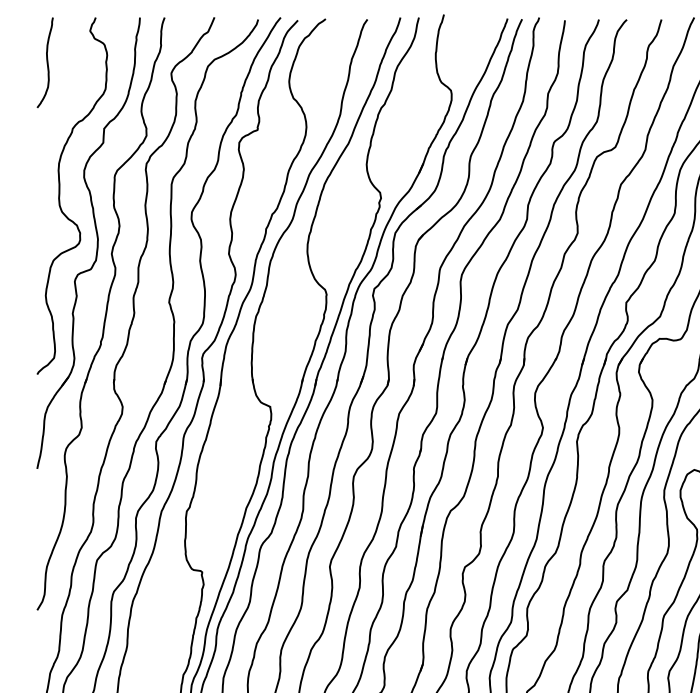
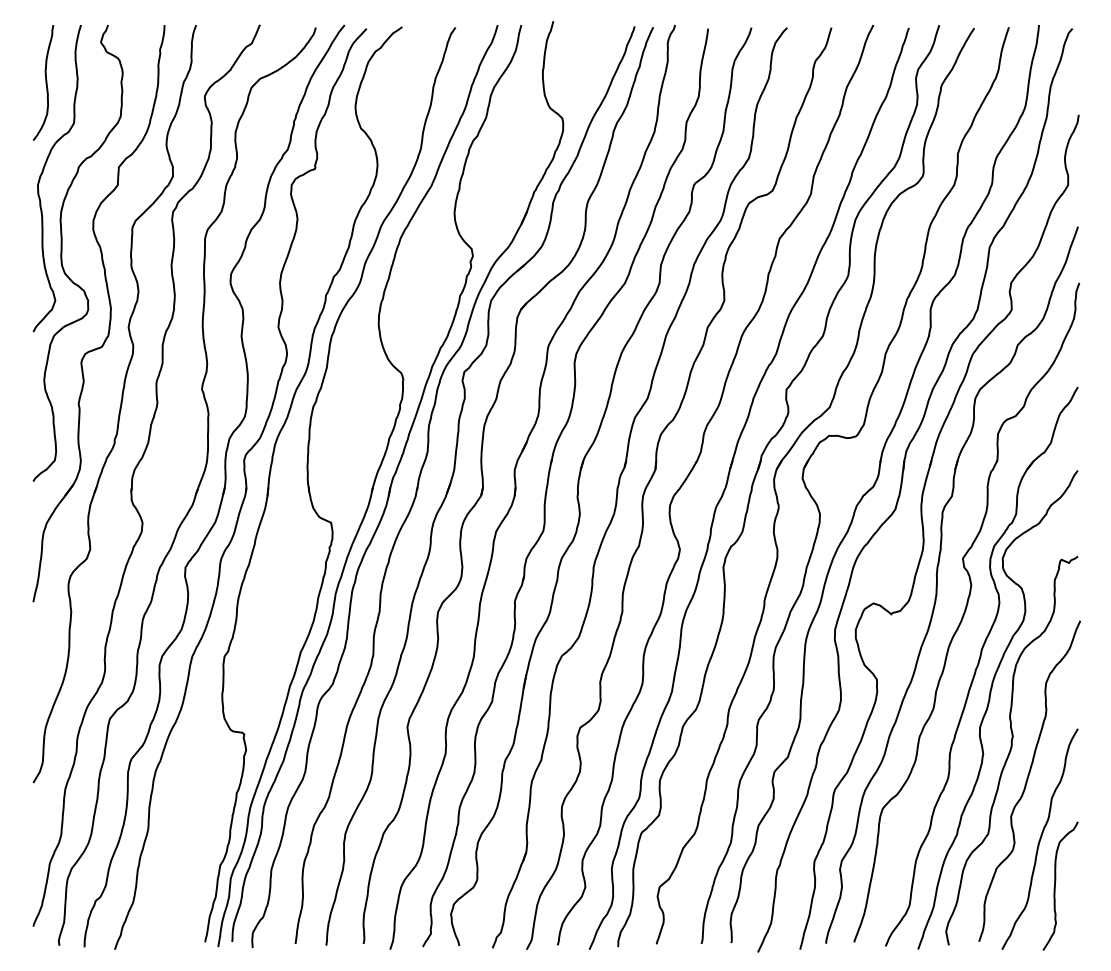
curve: (45, 132) -> (43, 172), added

